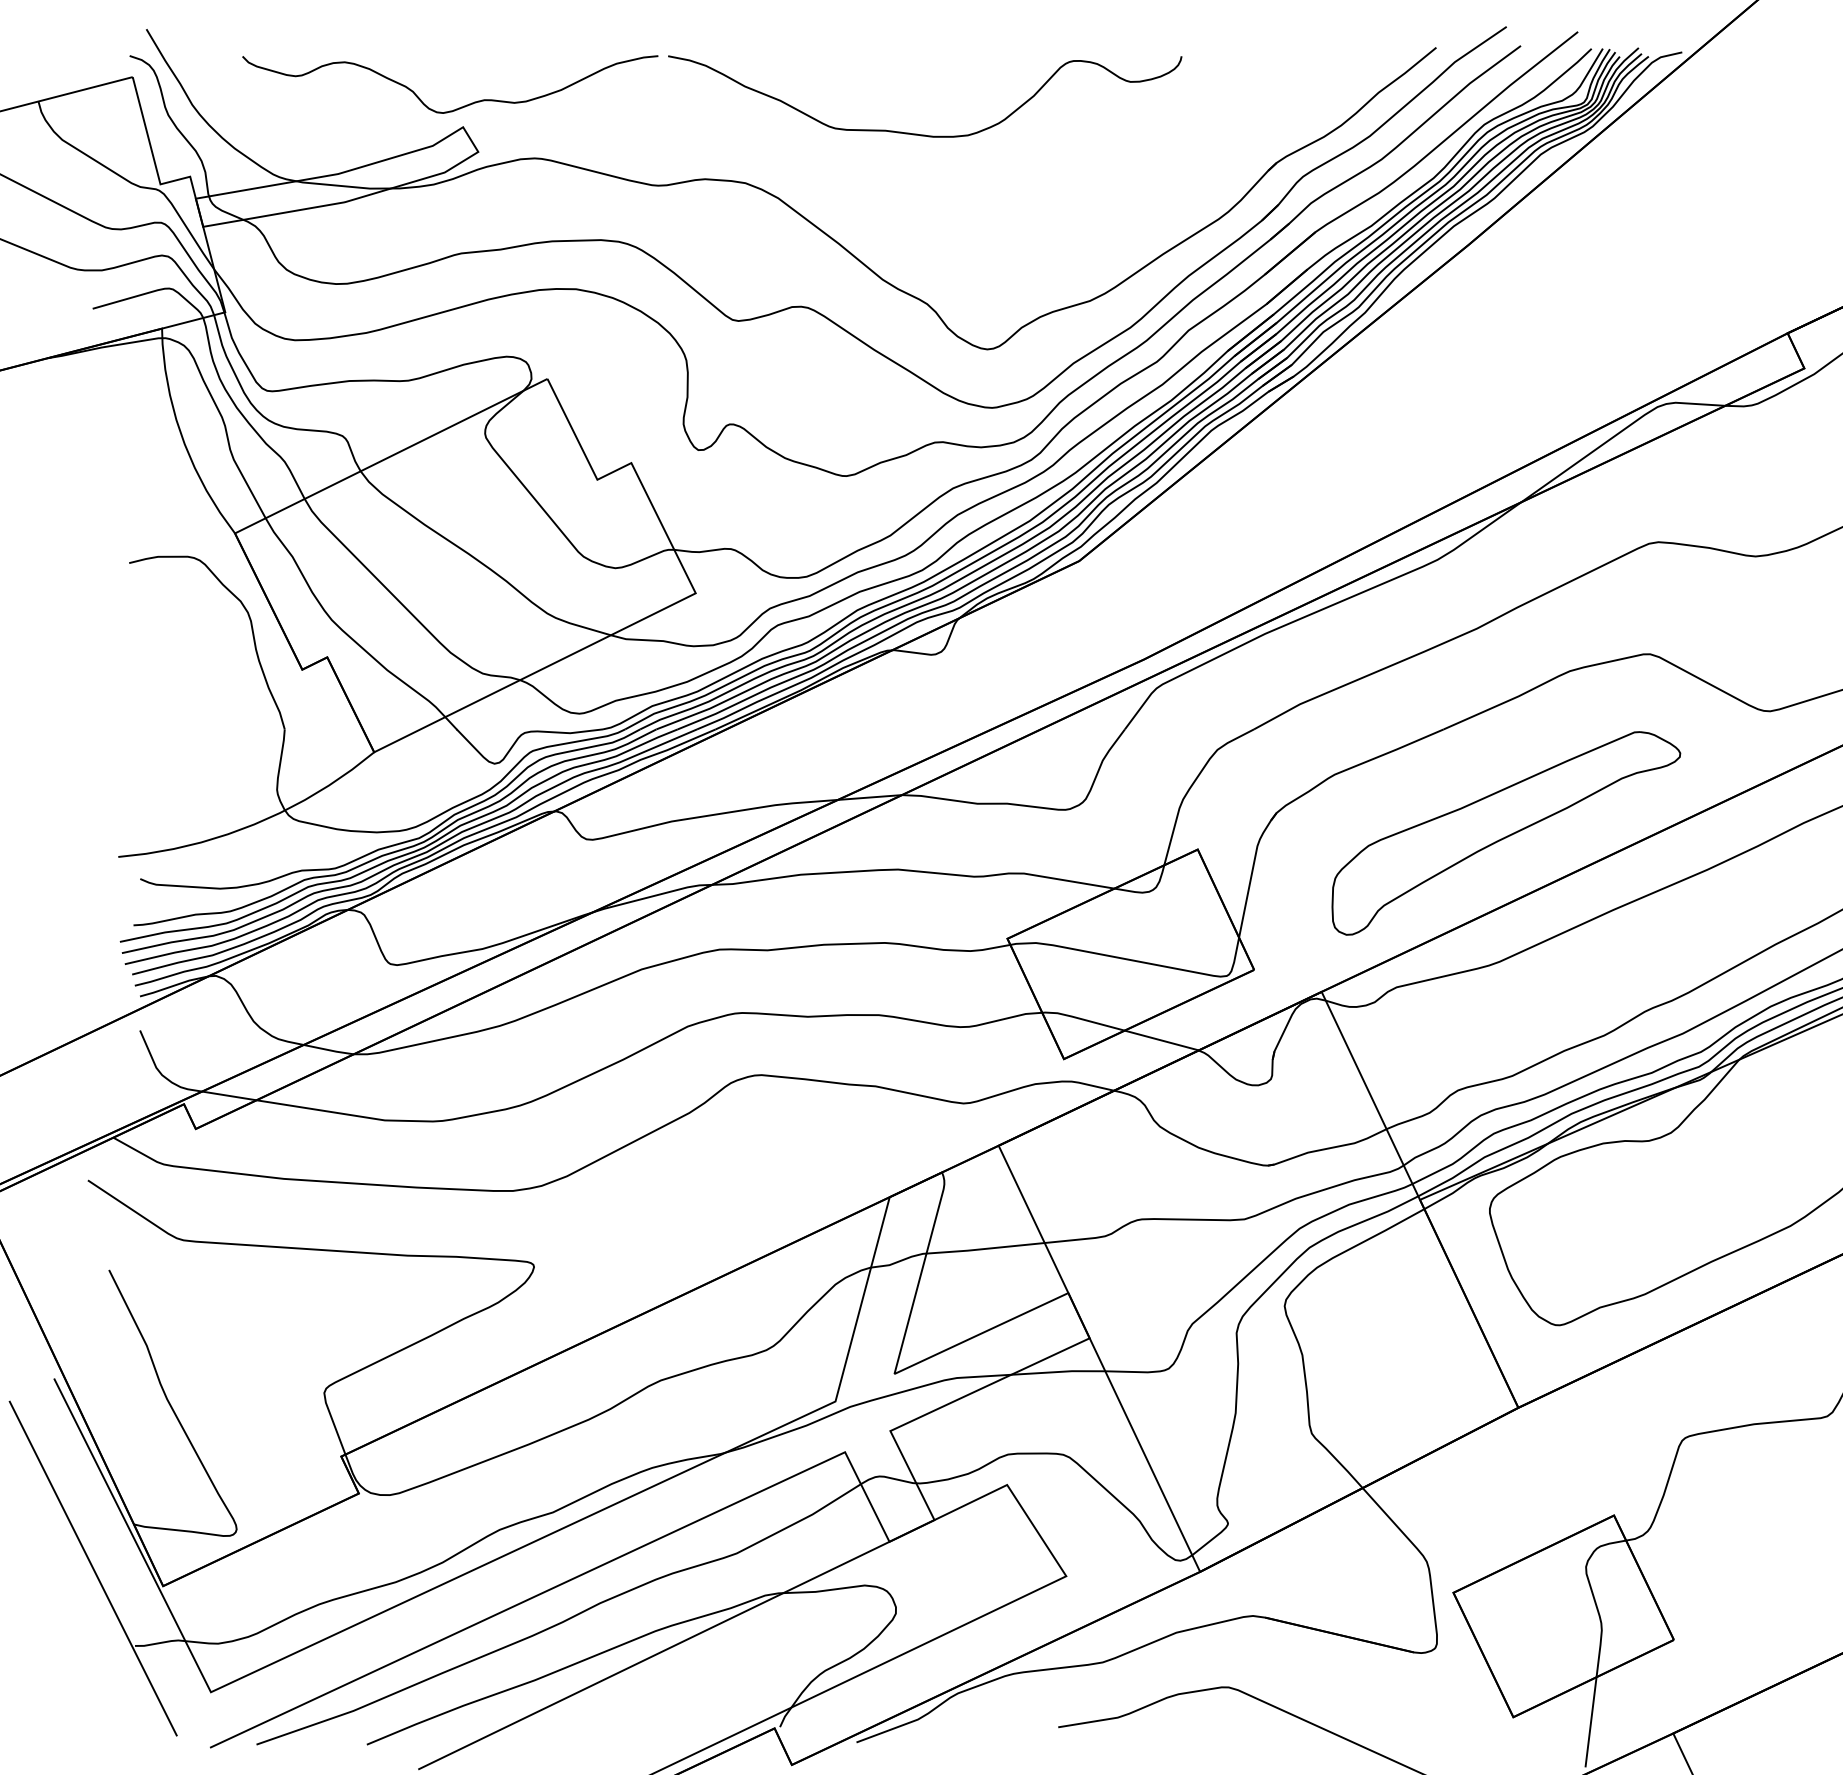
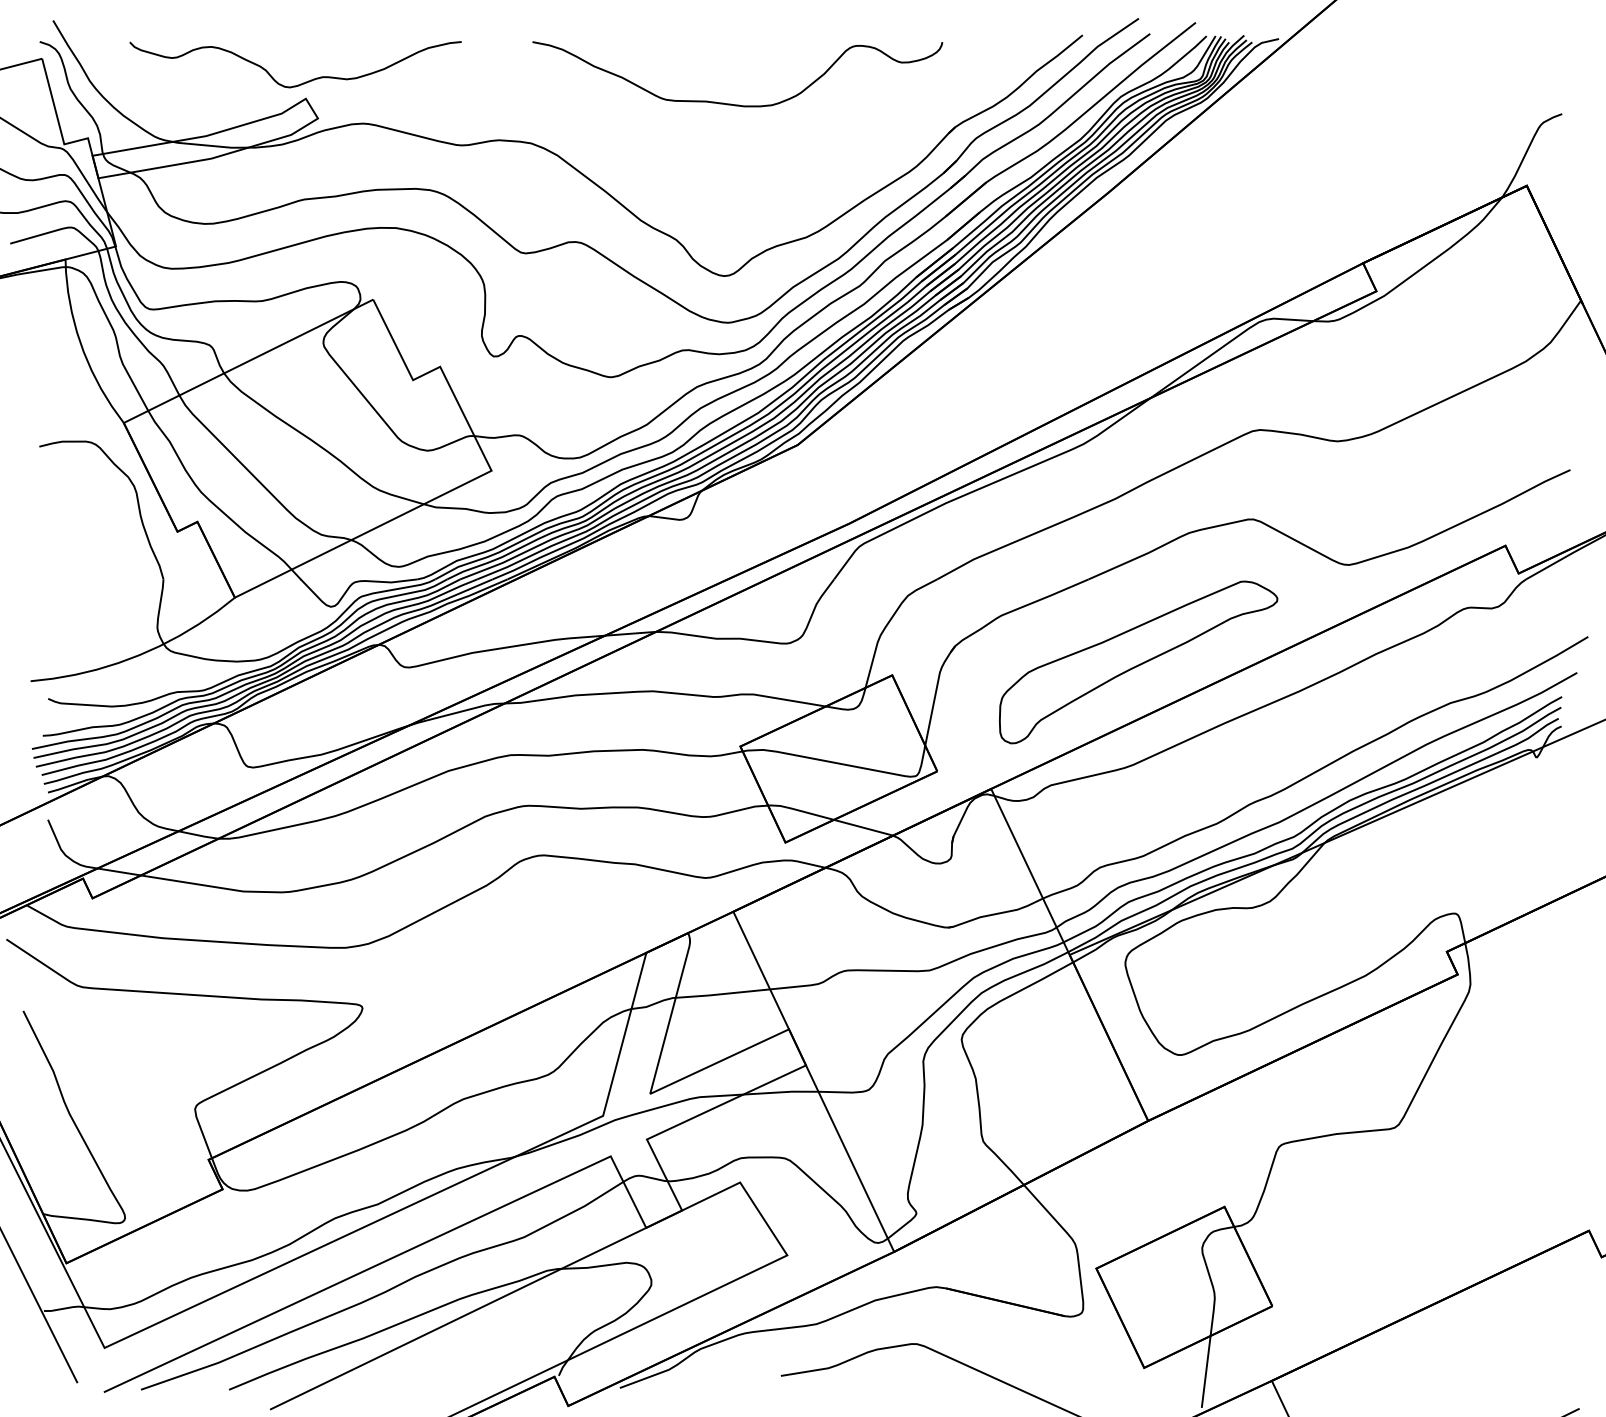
curve: (917, 133) -> (731, 103), moved

